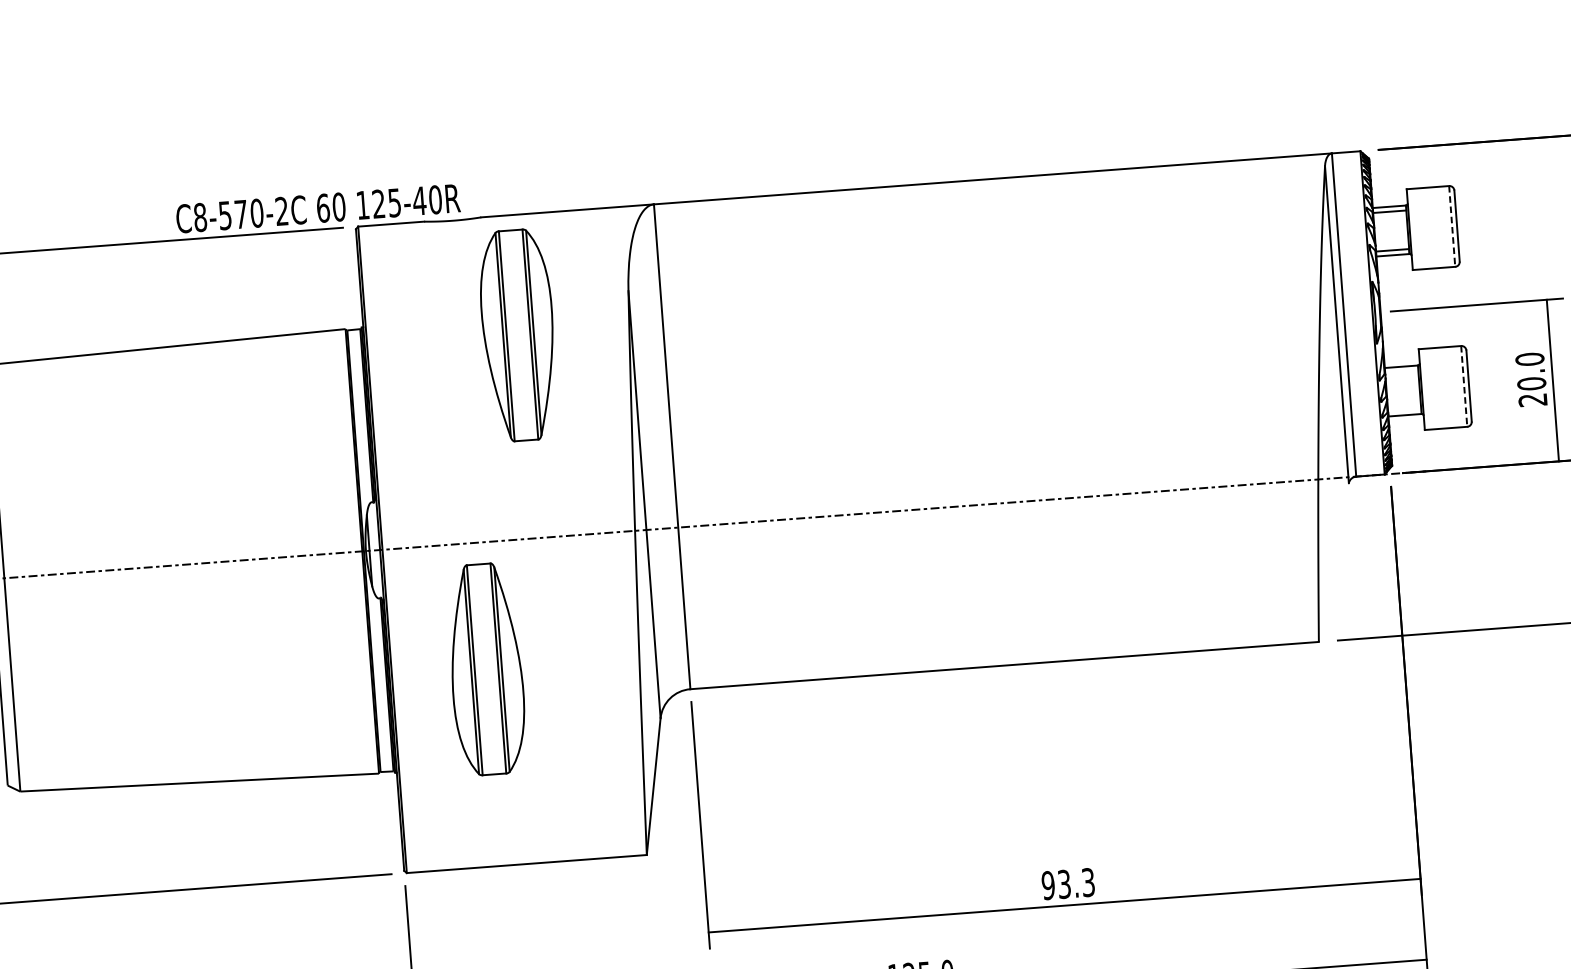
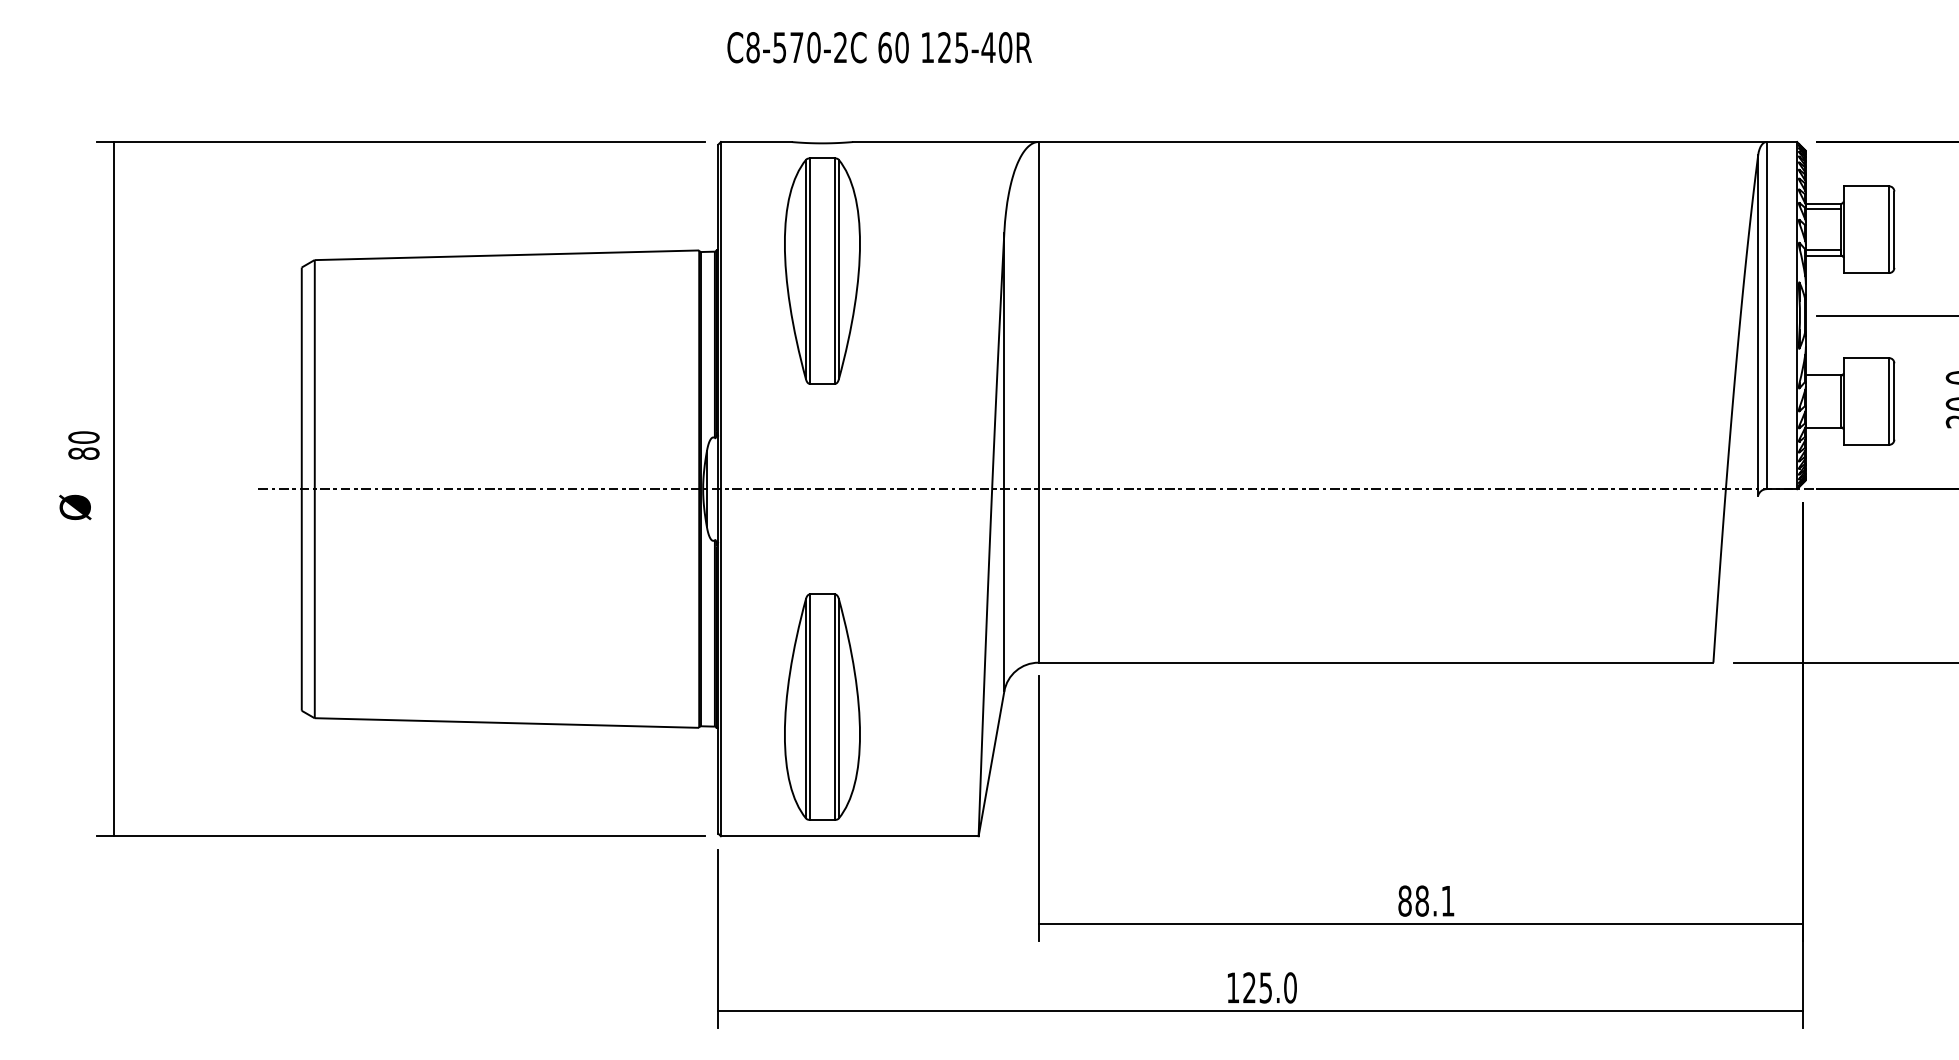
text: (318, 208) -> (879, 47), moved
line: (1452, 227) -> (1889, 230), dashed -> solid
part: (518, 334) -> (822, 270), moved
line: (1464, 387) -> (1889, 402), dashed -> solid
part: (486, 668) -> (822, 706), moved
text: (1068, 883) -> (1426, 900), 93.3 -> 88.1

